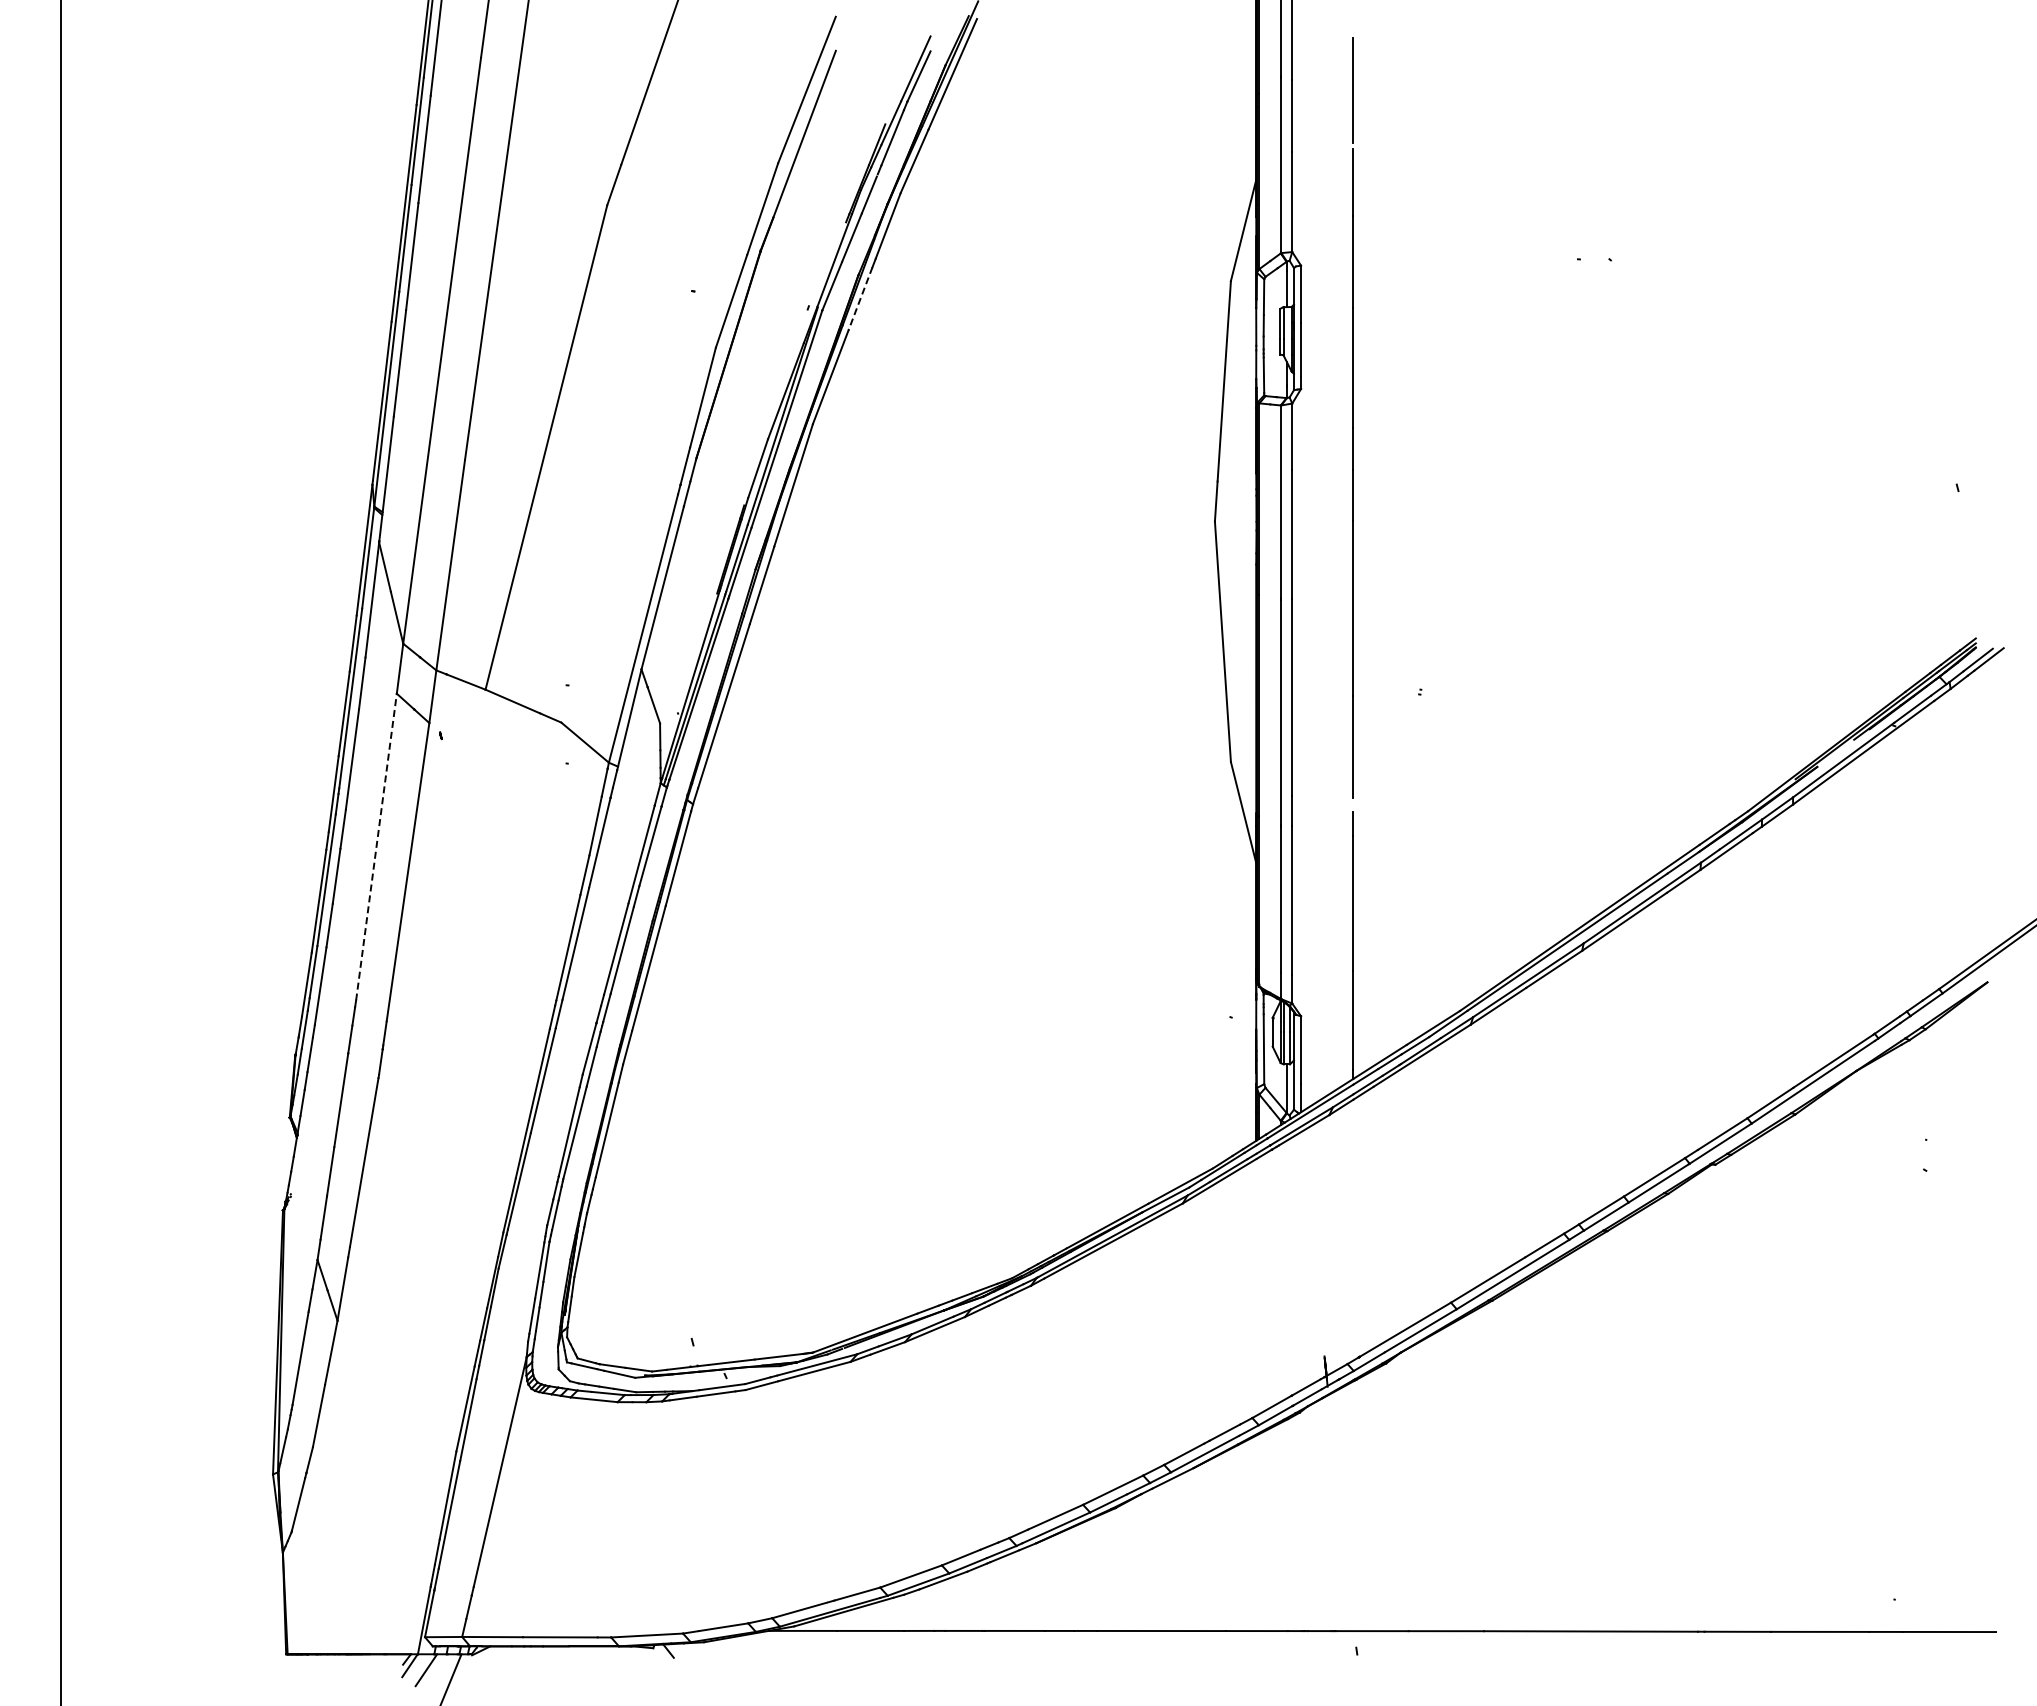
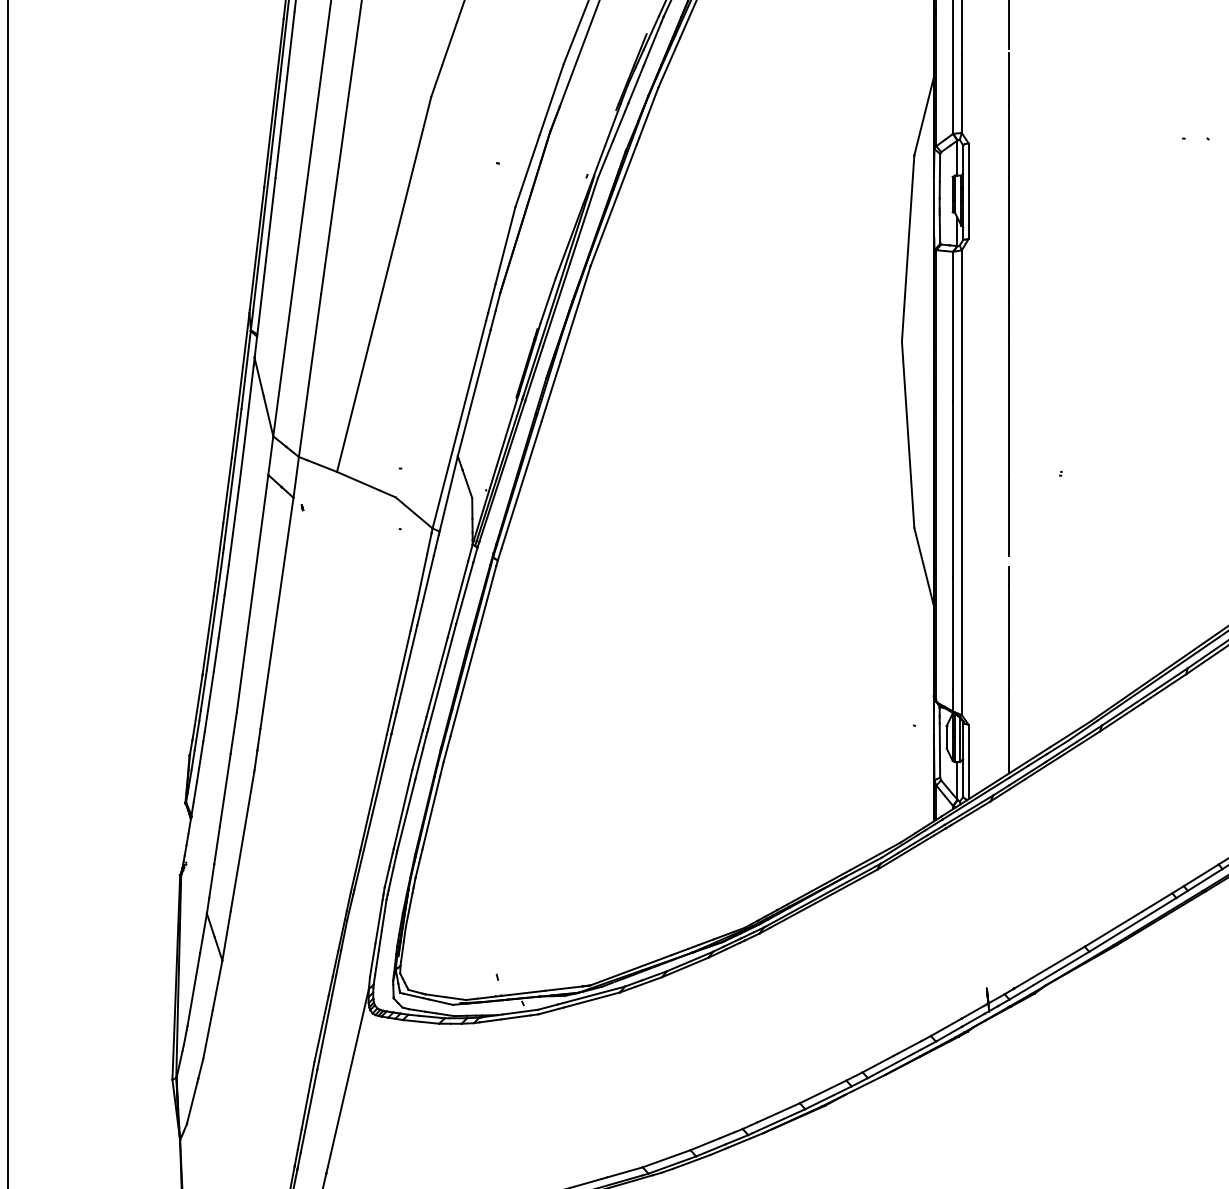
line: (860, 298) -> (627, 168), dashed -> solid
line: (376, 847) -> (252, 594), dashed -> solid

